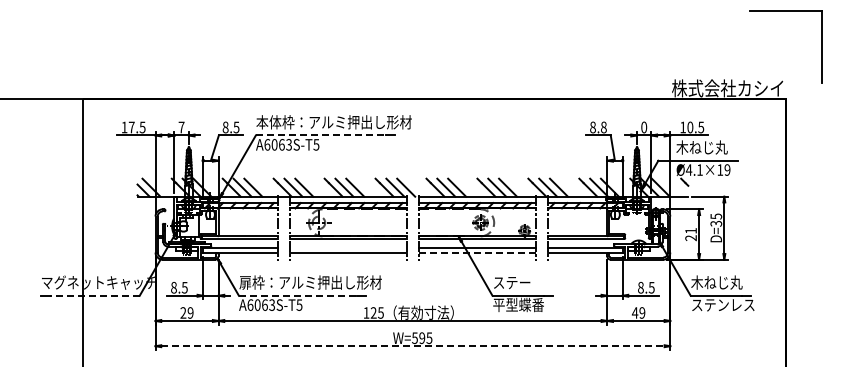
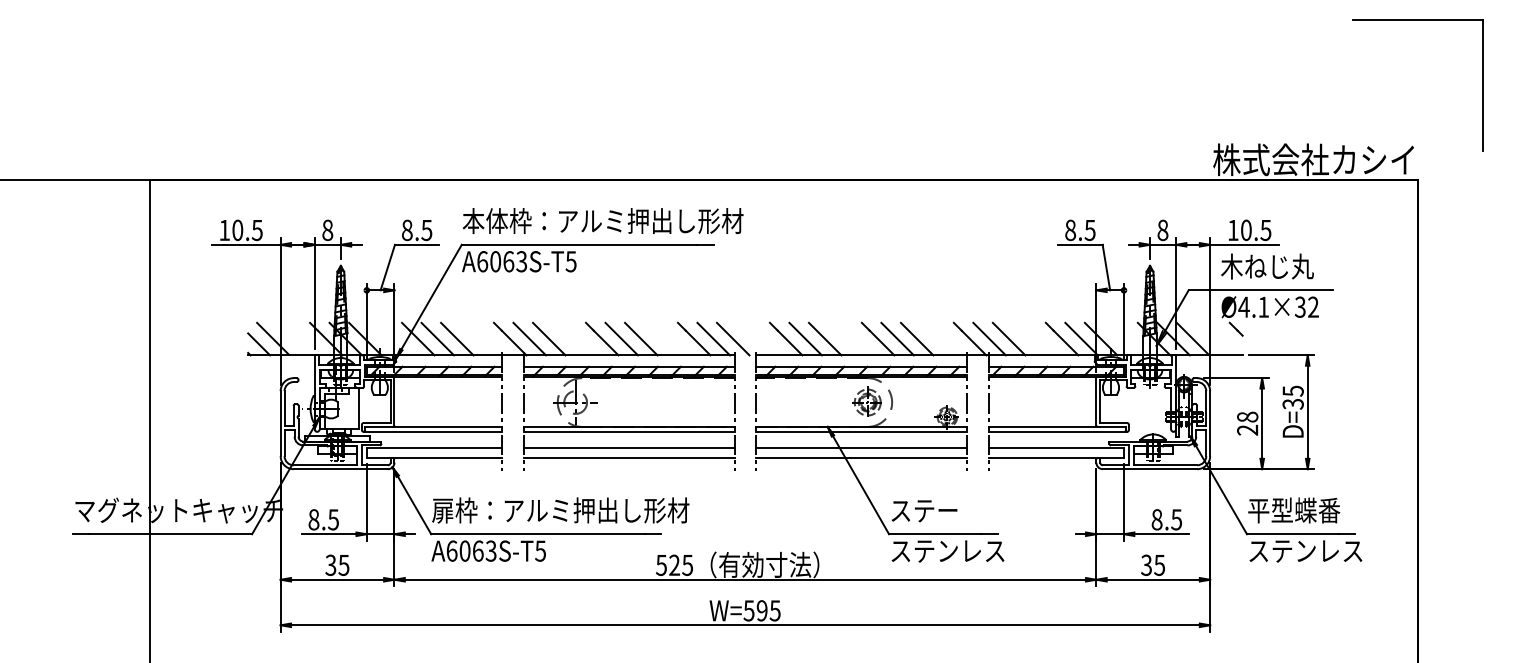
text: (131, 127) -> (237, 230), 17.5 -> 10.5
text: (181, 127) -> (327, 230), 7 -> 8
text: (603, 127) -> (1089, 230), 8.8 -> 8.5
text: (644, 127) -> (1163, 230), 0 -> 8
line: (321, 135) -> (580, 244), dashed -> solid
text: (723, 169) -> (1306, 306), Ø4.1×19 -> Ø4.1×32
text: (690, 230) -> (1246, 416), 21 -> 28
line: (348, 248) -> (629, 448), added
line: (477, 253) -> (862, 457), dashed -> solid
text: (716, 282) -> (1293, 510), 木ねじ丸 -> 平型蝶番
line: (94, 295) -> (170, 533), dashed -> solid
line: (298, 295) -> (538, 533), dashed -> solid
text: (524, 304) -> (946, 549), 平型蝶番 -> ステンレス
text: (186, 312) -> (336, 564), 29 -> 35
text: (366, 312) -> (661, 564), 125 -> 525
text: (638, 312) -> (1152, 564), 49 -> 35
line: (412, 346) -> (744, 625), dashed -> solid

